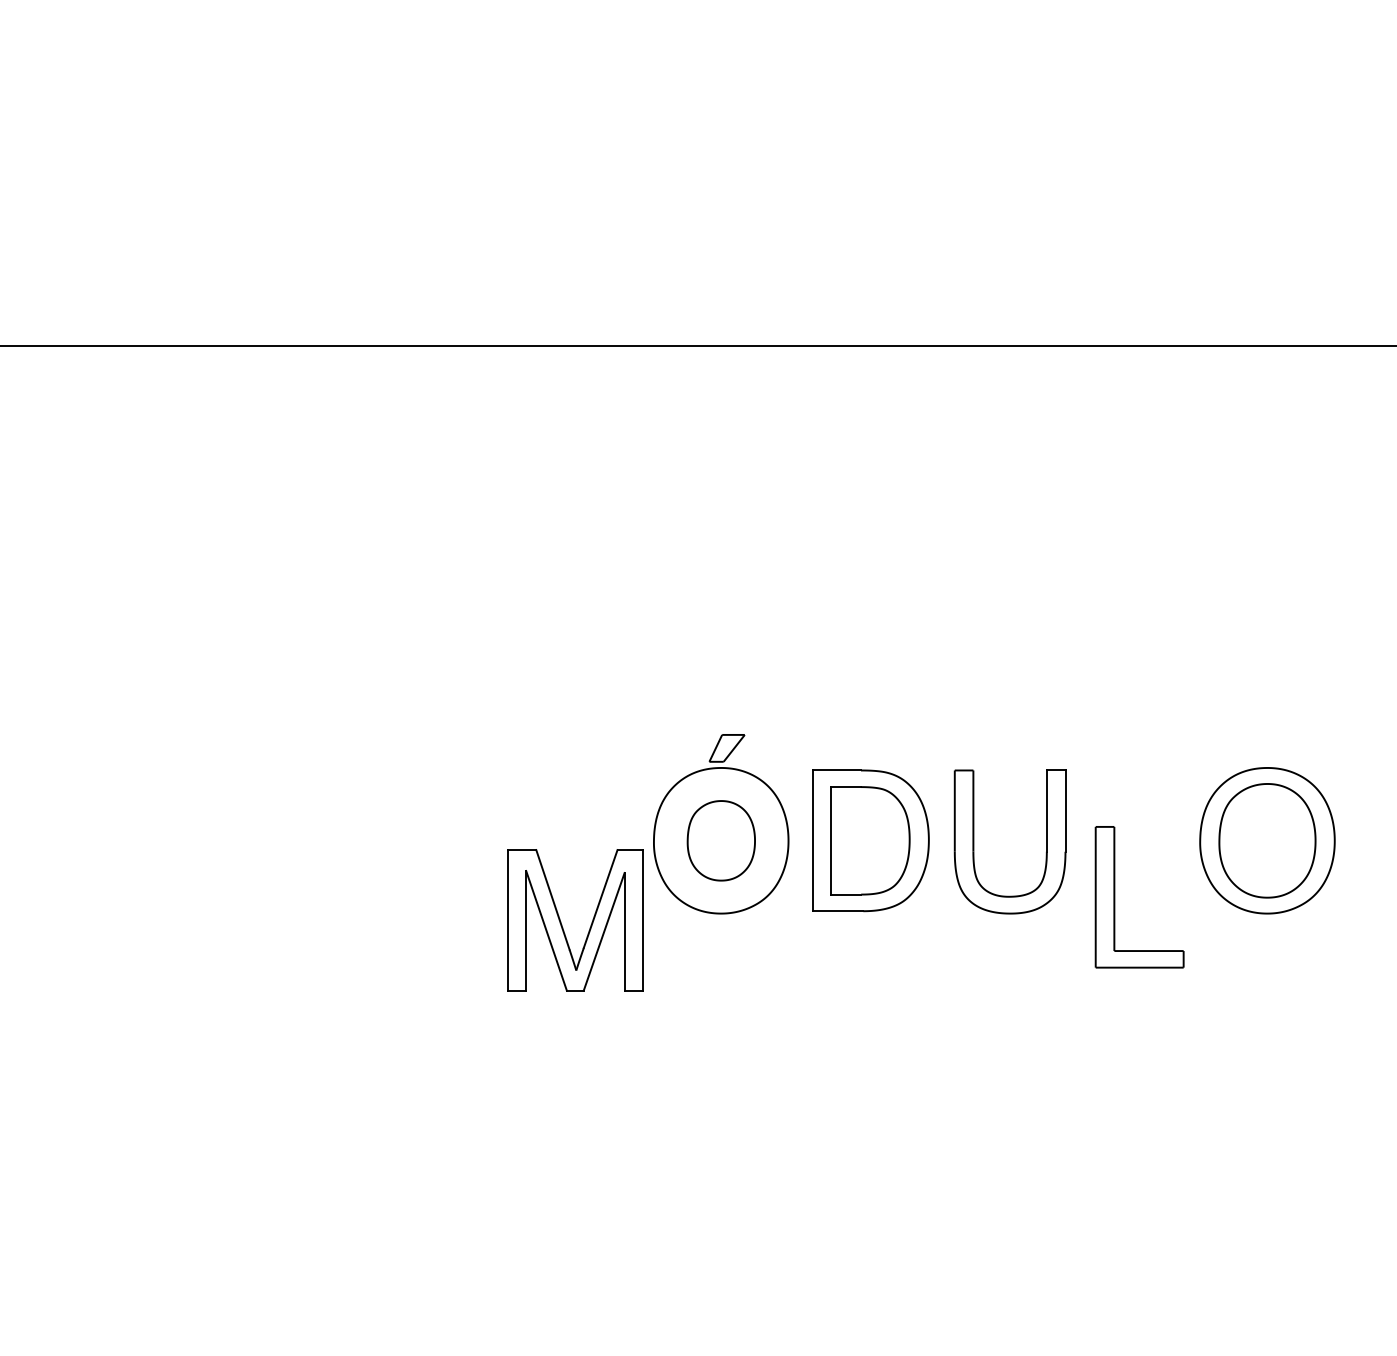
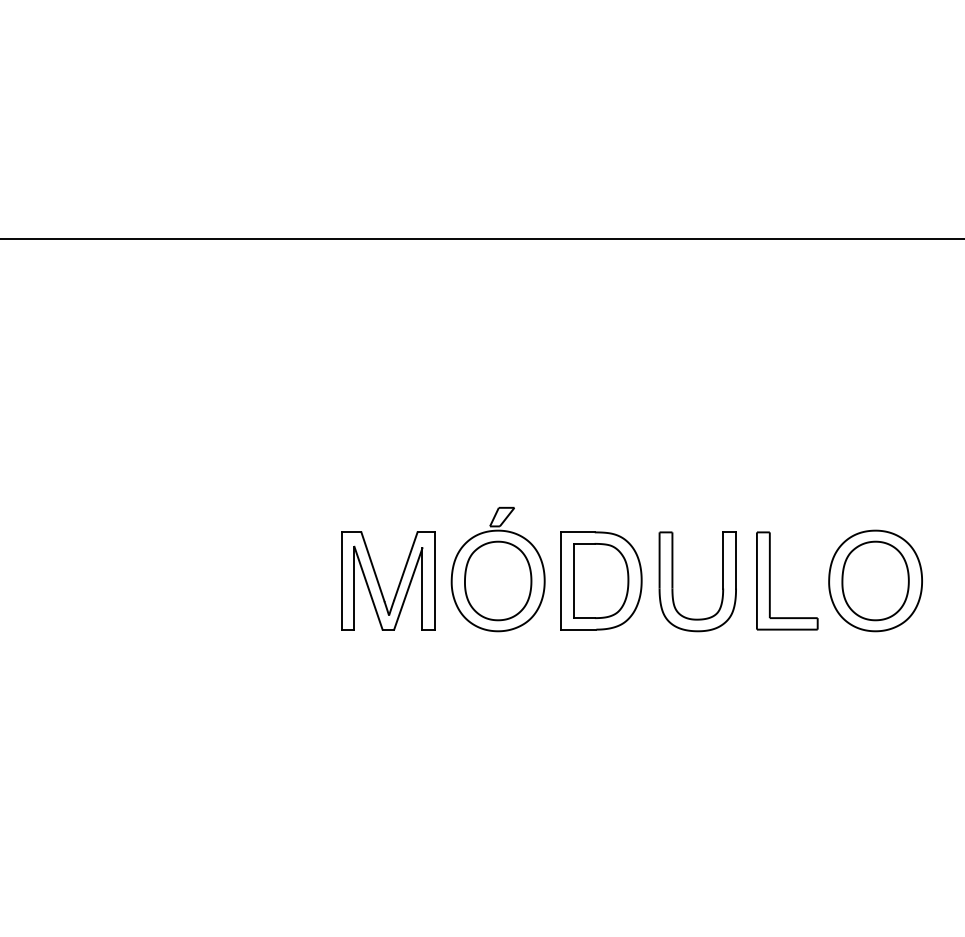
part: (721, 840) -> (498, 580), size x1.43
part: (1115, 896) -> (770, 580), moved
part: (562, 922) -> (379, 582), moved

